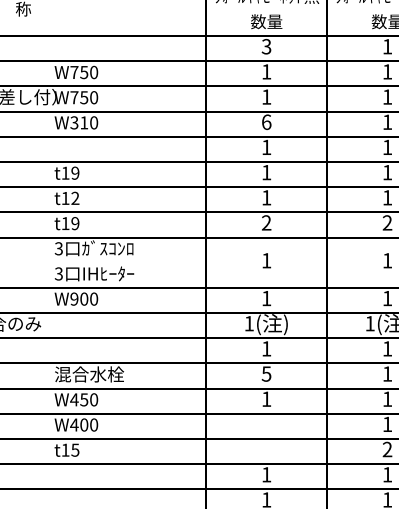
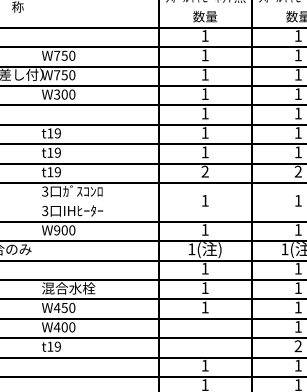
text: (266, 46) -> (205, 35), 3 -> 1
text: (84, 122) -> (64, 94), W310 -> W300
text: (266, 122) -> (205, 94), 6 -> 1
text: (75, 198) -> (57, 152), t12 -> t19
text: (266, 373) -> (205, 287), 5 -> 1
text: (75, 449) -> (57, 346), t15 -> t19

